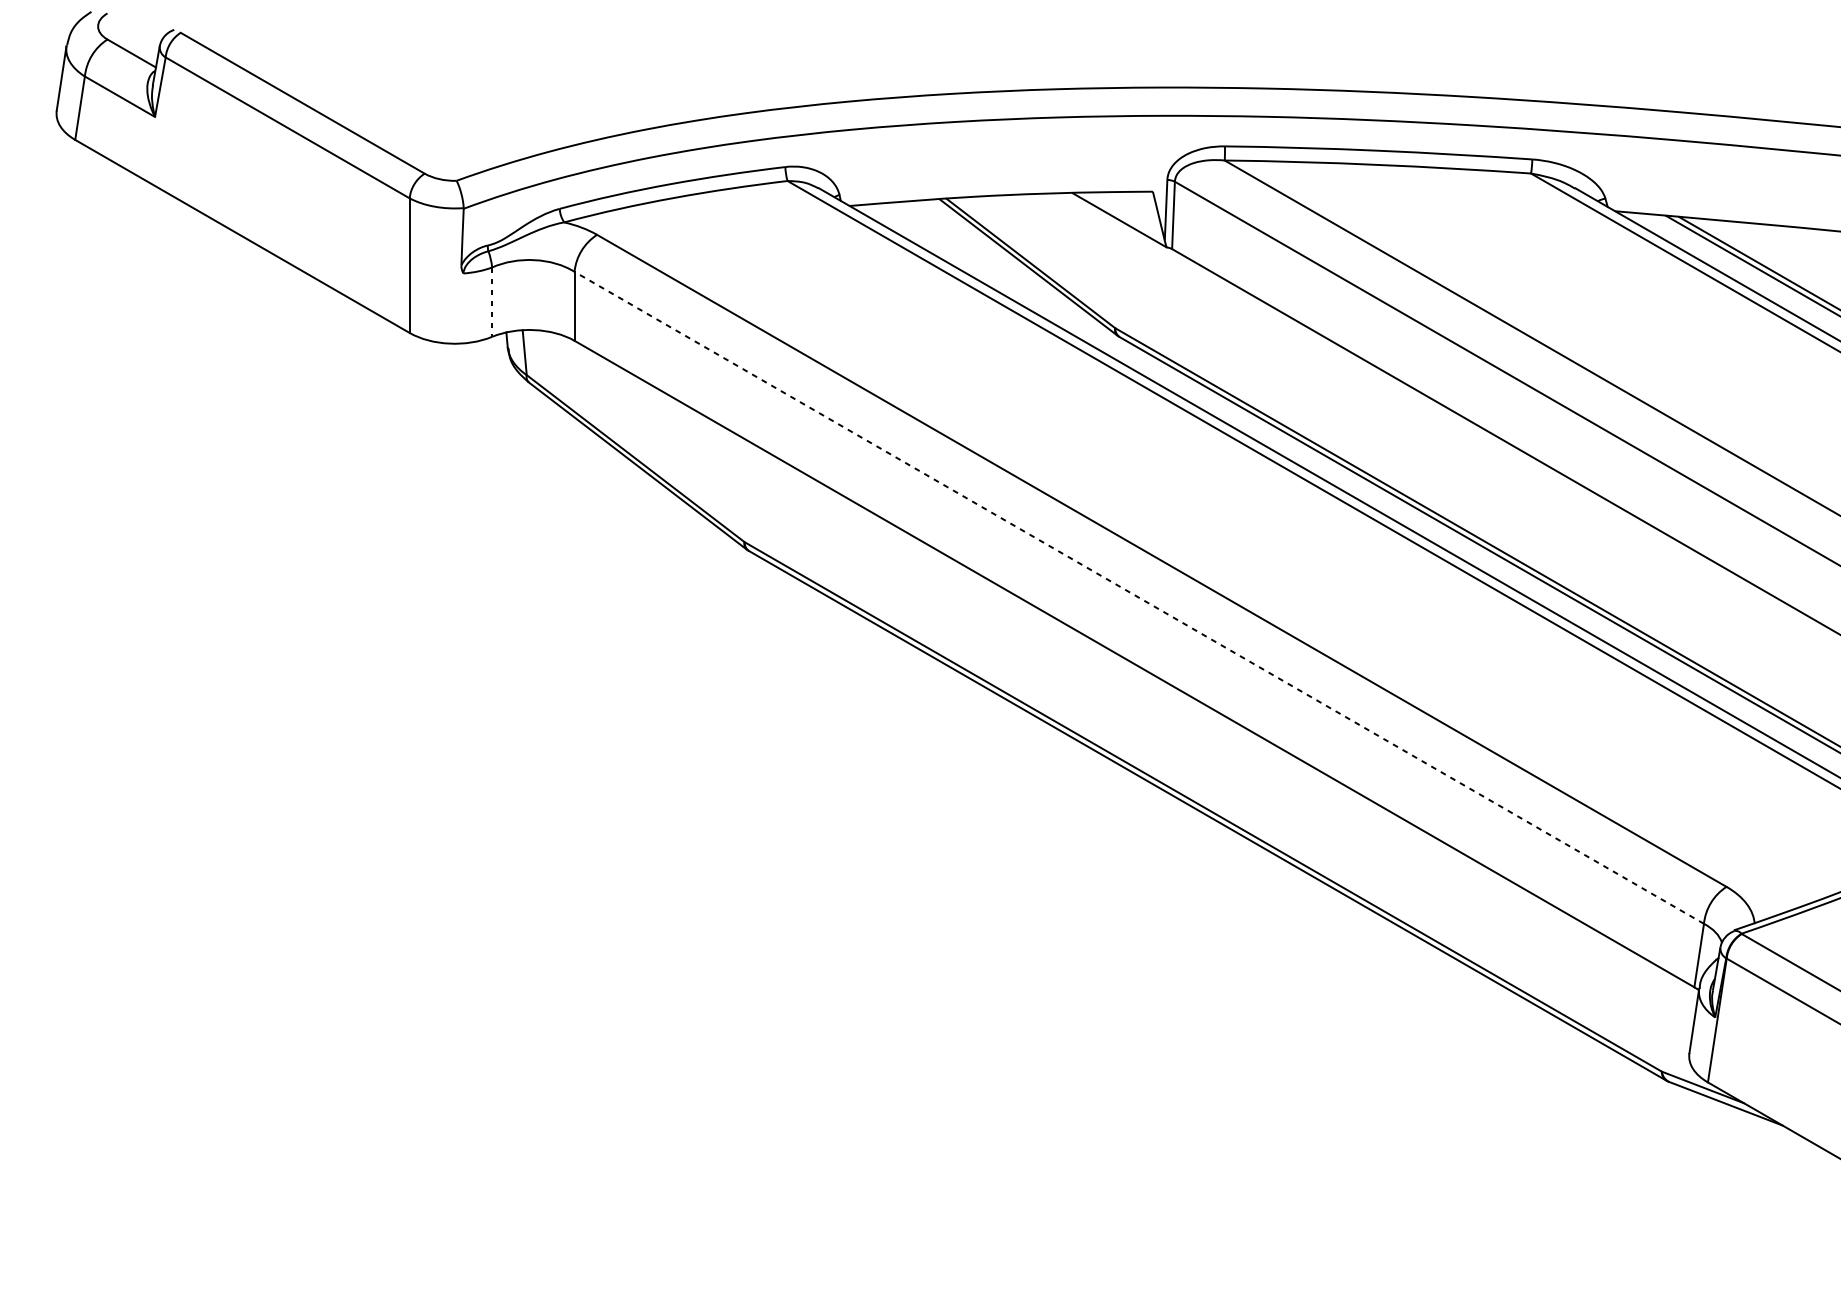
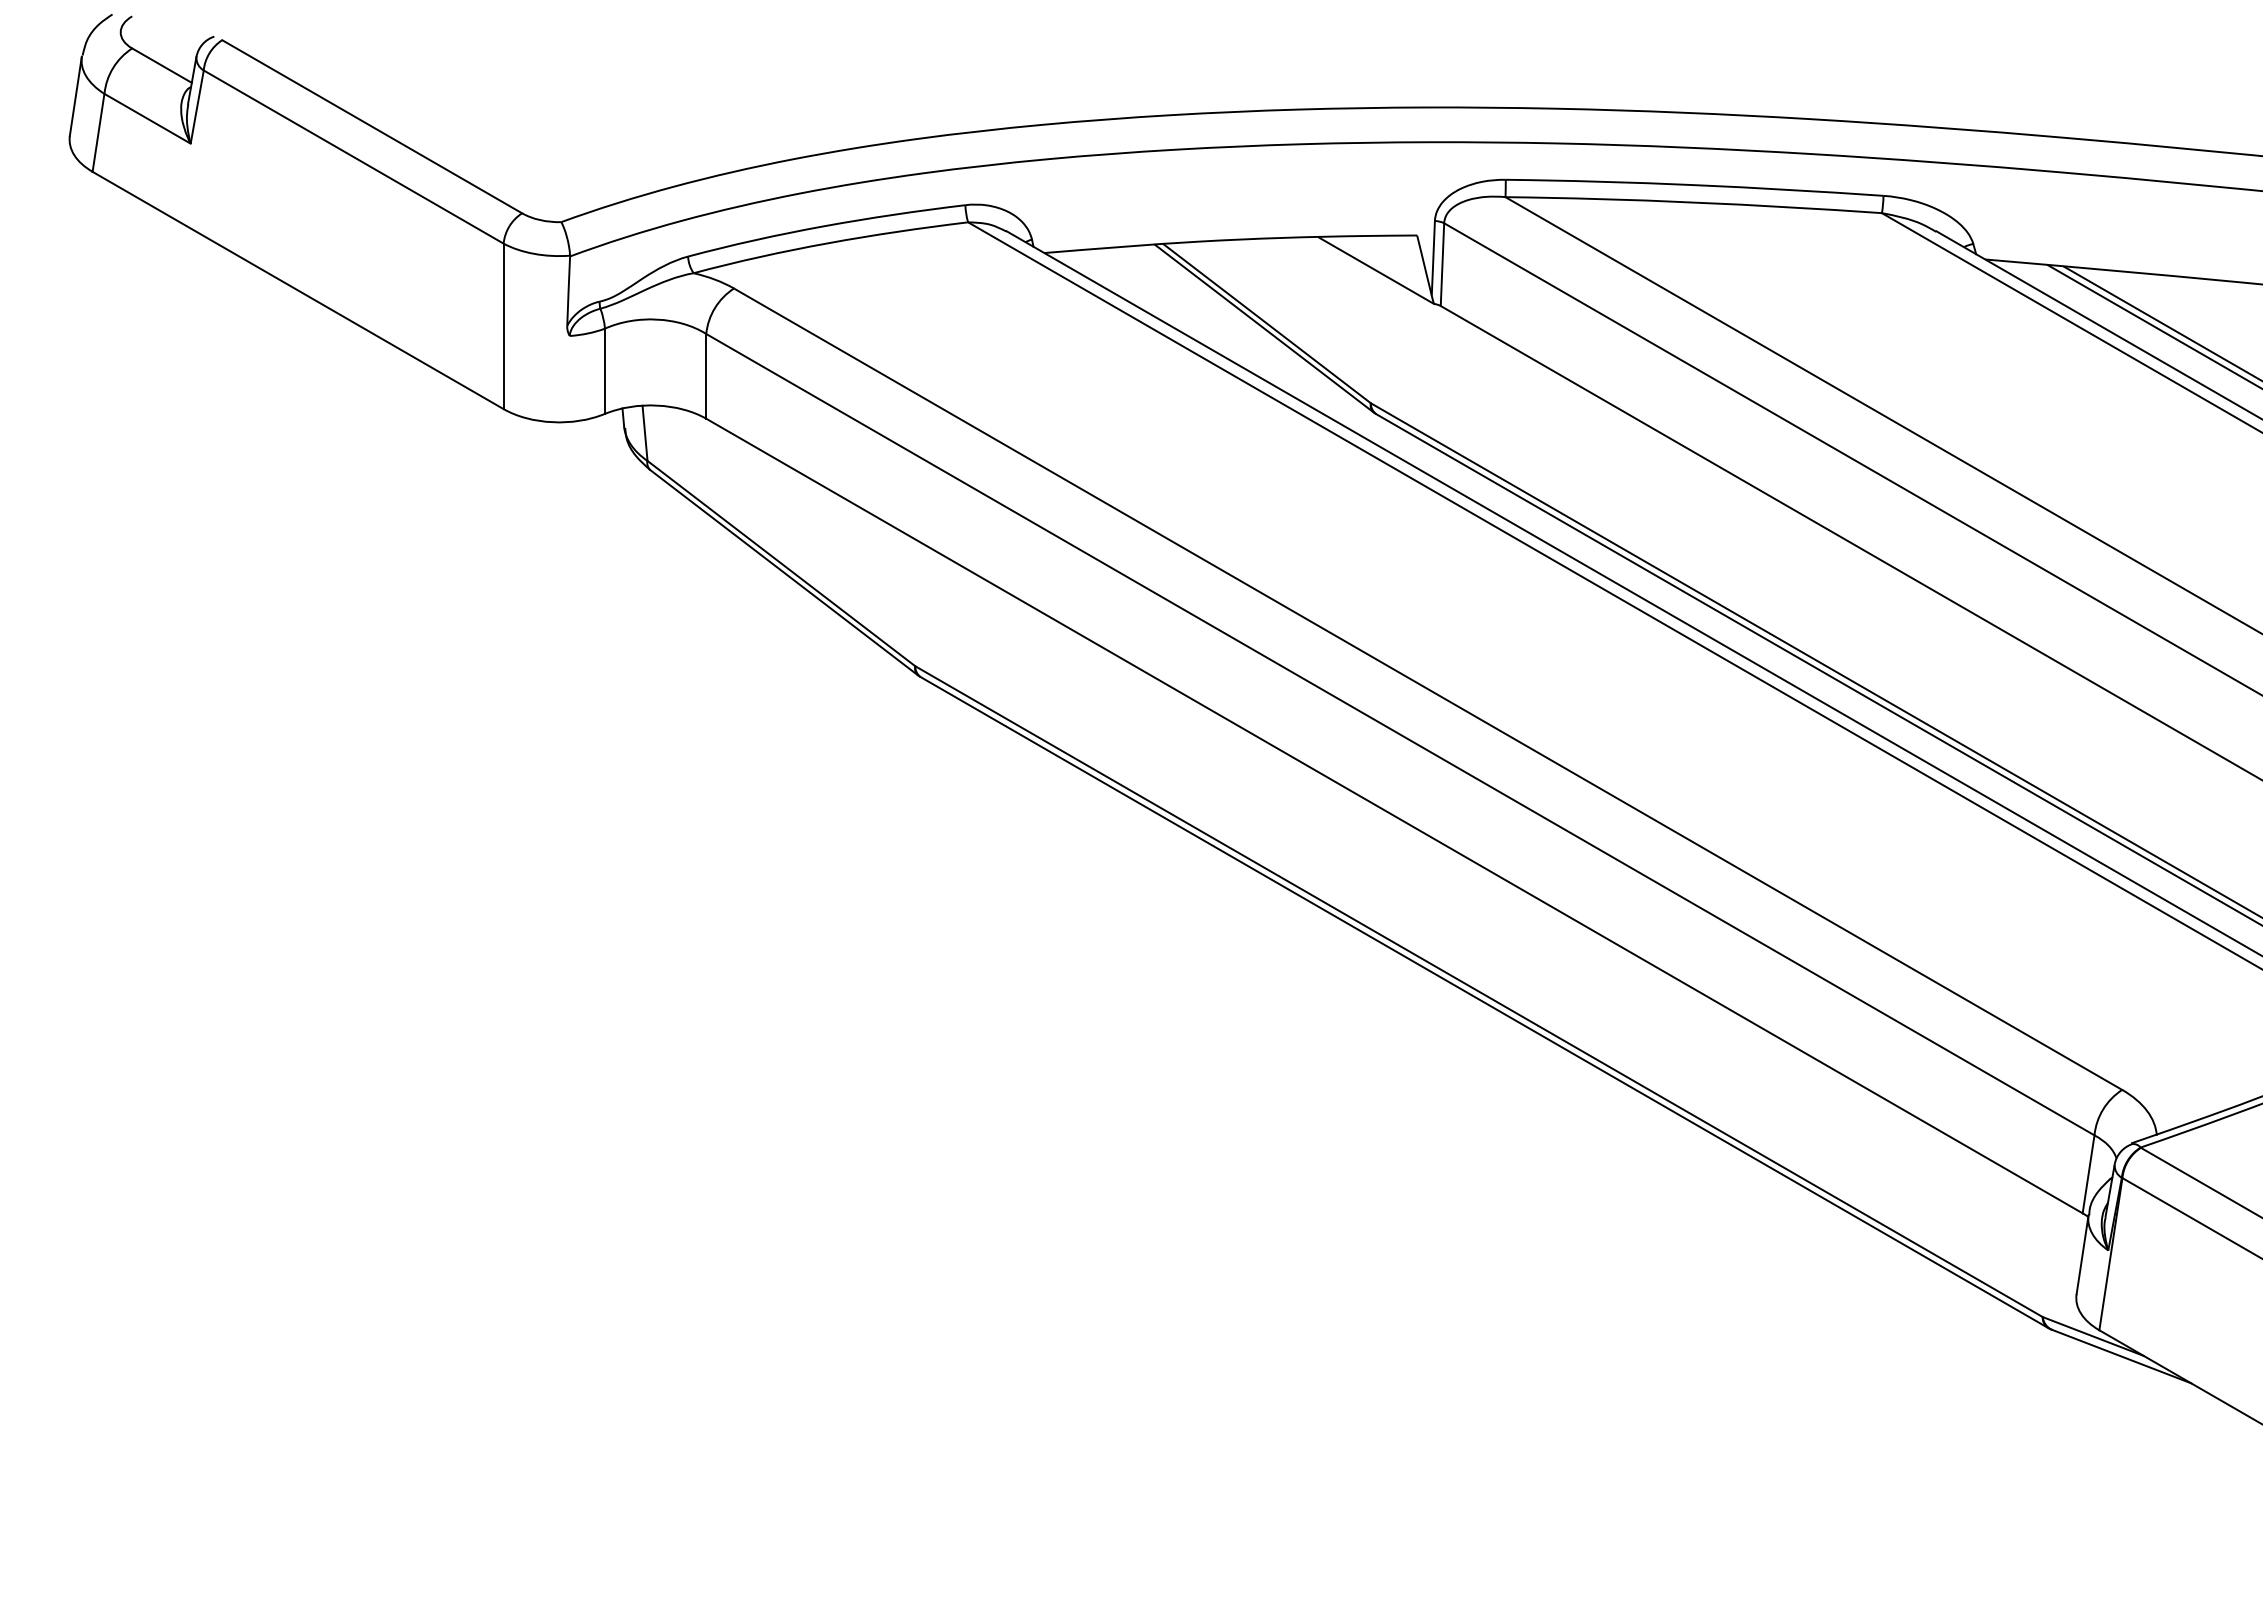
line: (491, 302) -> (604, 371), dashed -> solid
line: (1138, 597) -> (1399, 734), dashed -> solid

